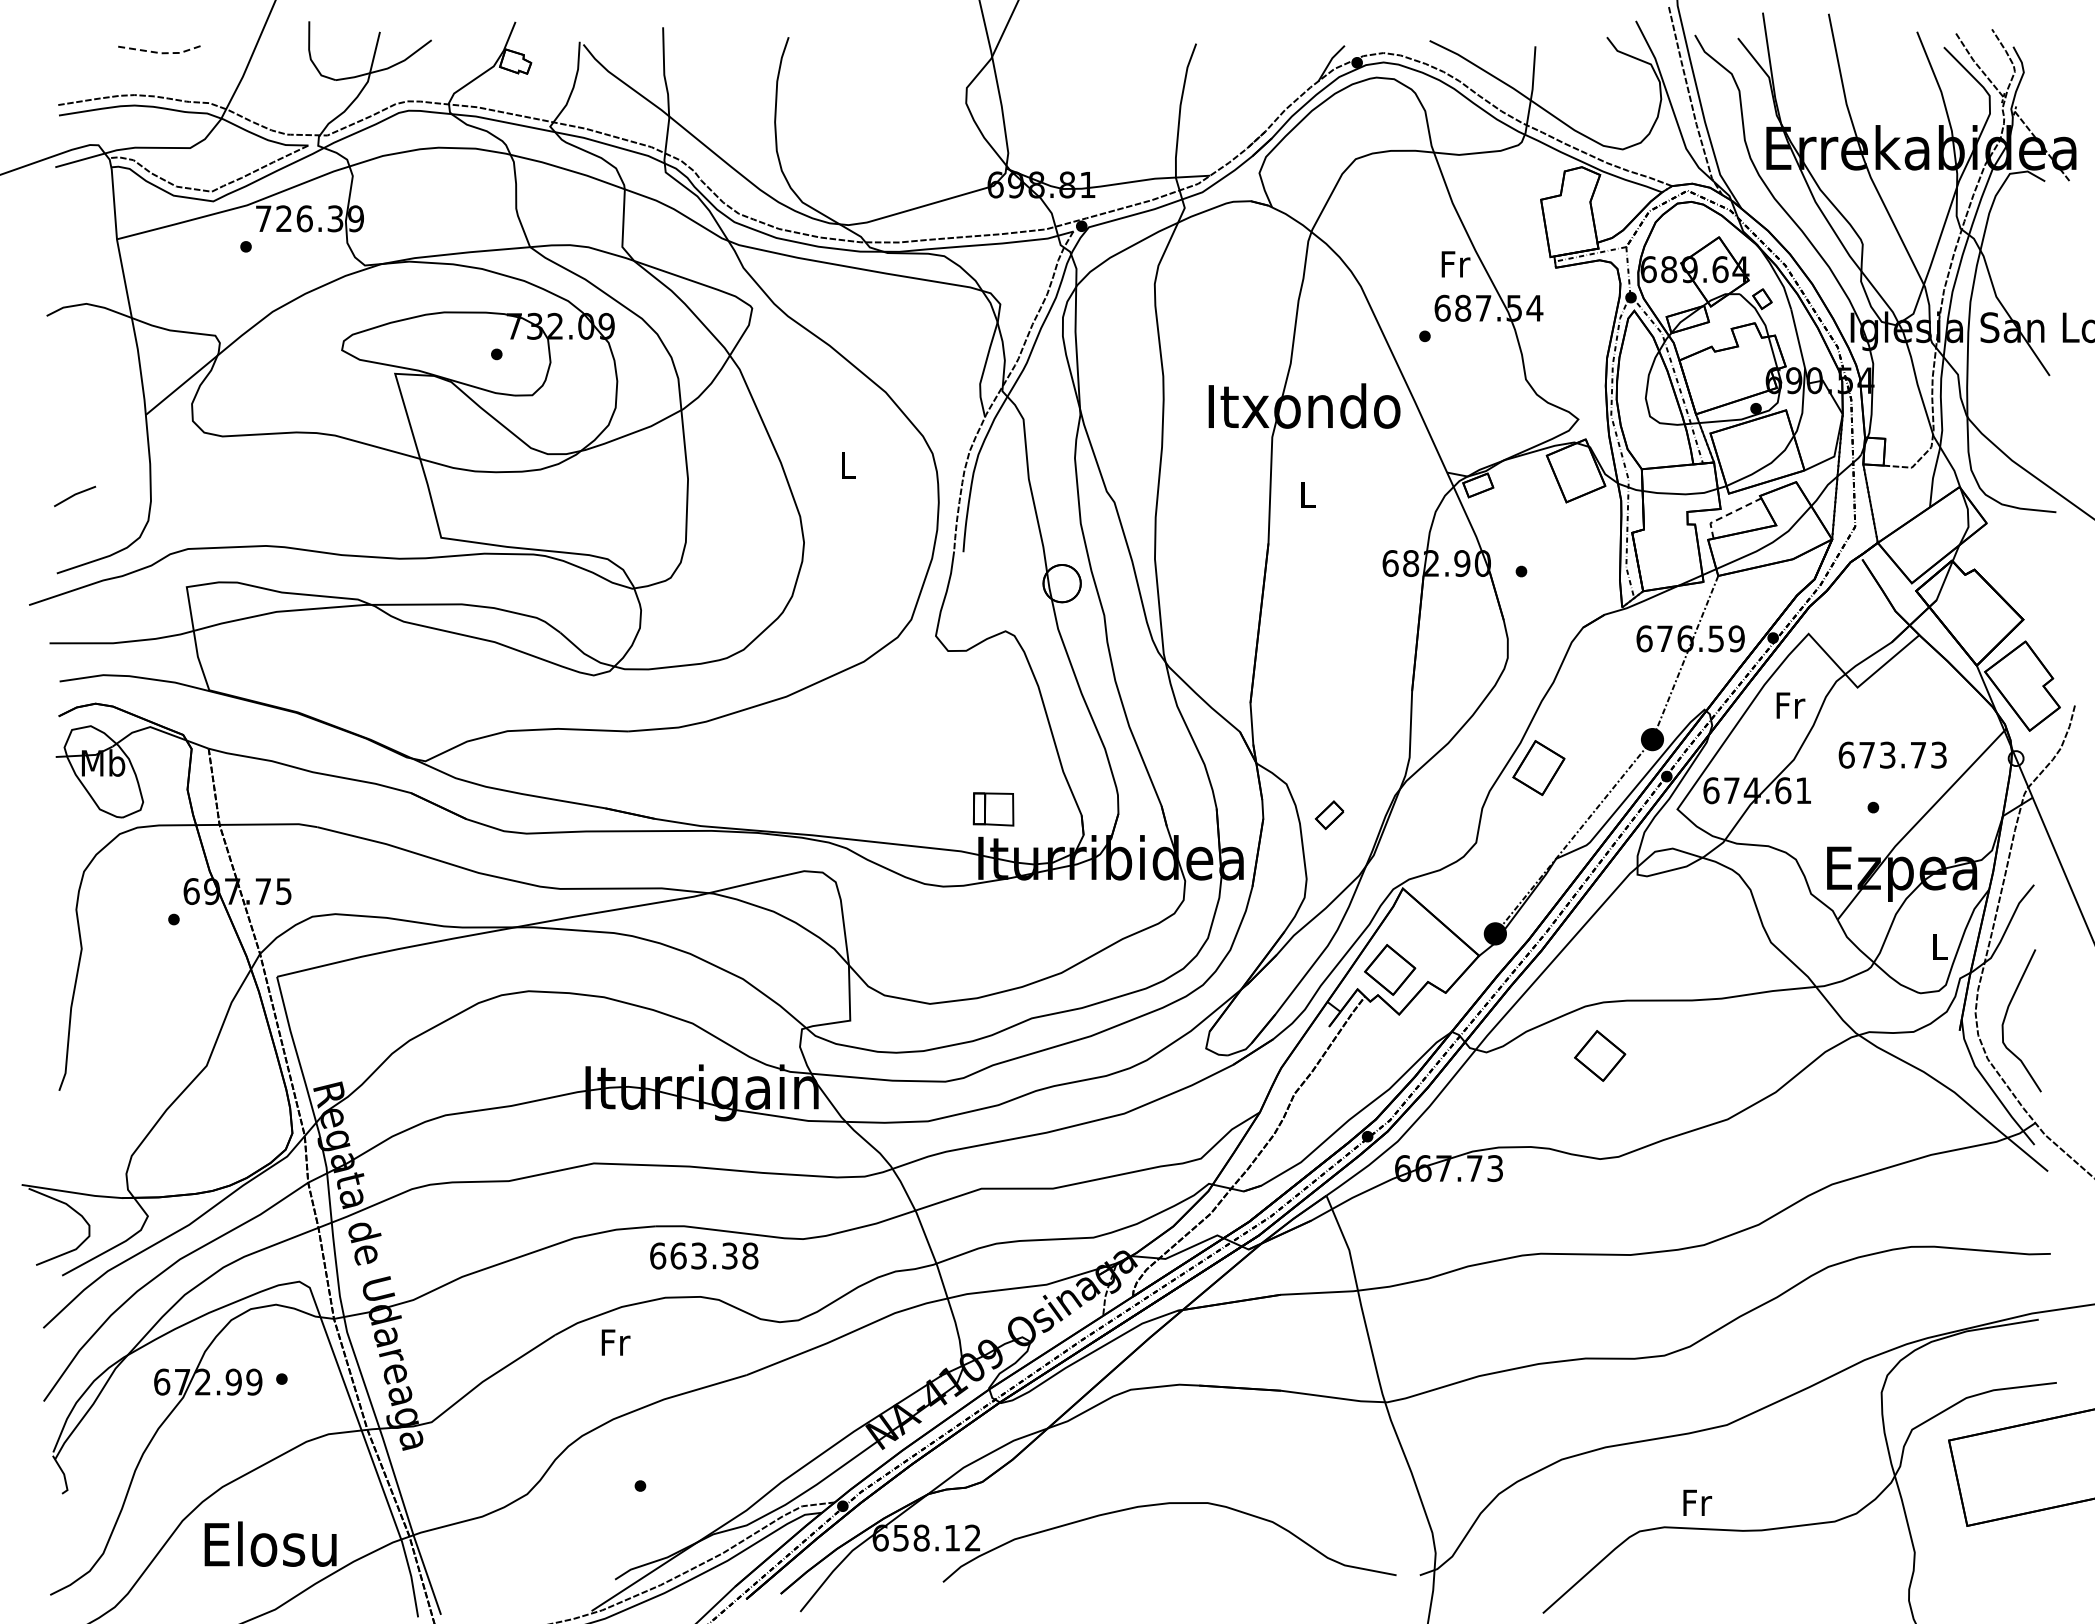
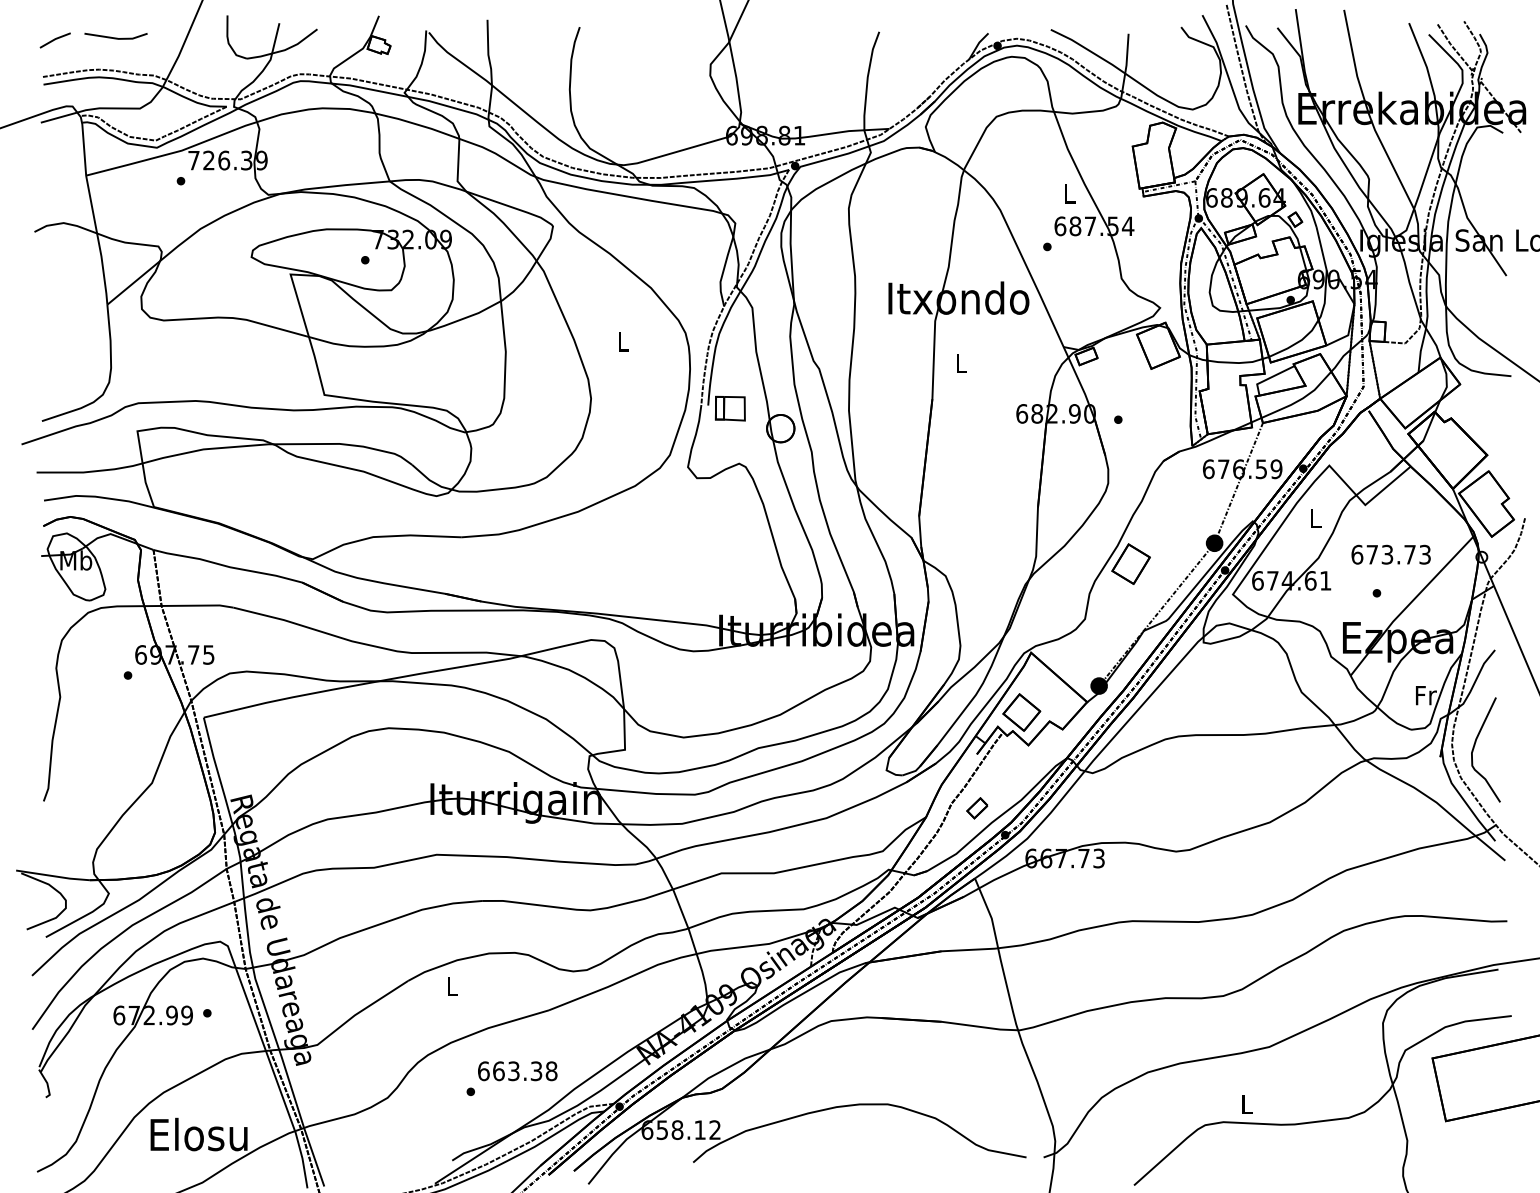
line: (159, 52) -> (117, 38), dashed -> solid
text: (1455, 264) -> (1069, 194), Fr -> L
line: (75, 495) -> (55, 39), moved
line: (1728, 514) -> (1270, 377), dashed -> solid
text: (1790, 705) -> (1316, 518), Fr -> L
part: (993, 809) -> (730, 408), moved
part: (1329, 815) -> (977, 808), moved
text: (1940, 946) -> (1426, 695), L -> Fr
part: (1600, 1055) -> (1176, 775), removed
text: (704, 1255) -> (517, 1070), moved
text: (615, 1342) -> (452, 986), Fr -> L
text: (1697, 1502) -> (1247, 1103), Fr -> L

